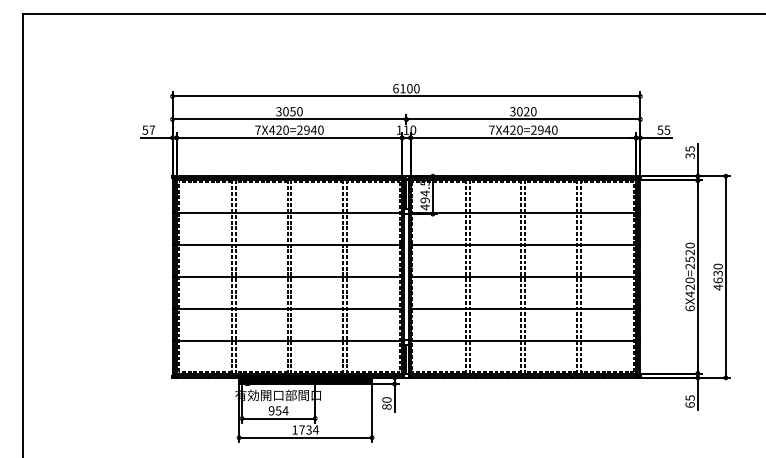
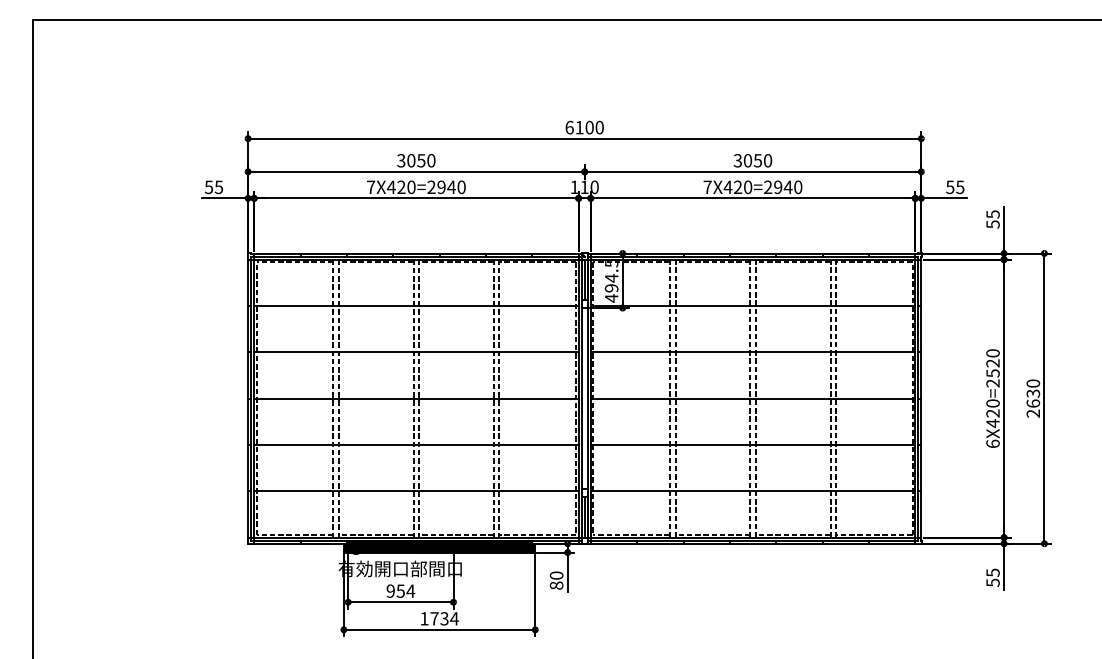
text: (526, 111) -> (757, 160), 3020 -> 3050
text: (152, 129) -> (219, 186), 57 -> 55
text: (689, 155) -> (992, 223), 35 -> 55
text: (717, 287) -> (1032, 413), 4630 -> 2630
text: (689, 404) -> (992, 582), 65 -> 55

